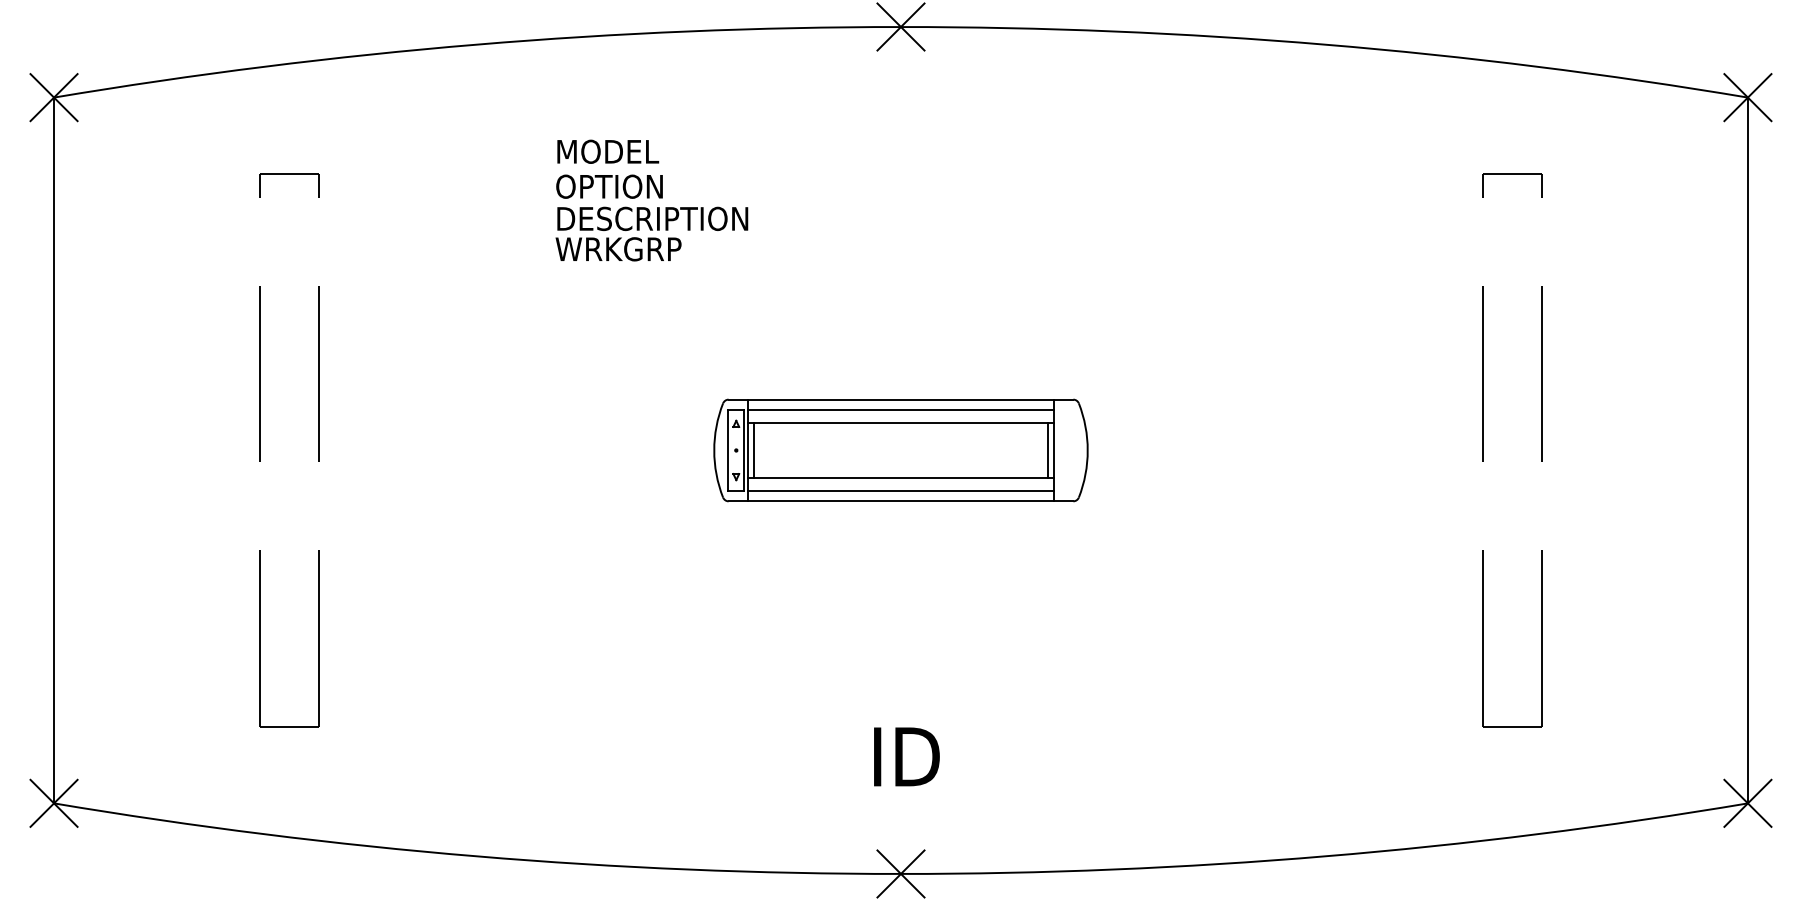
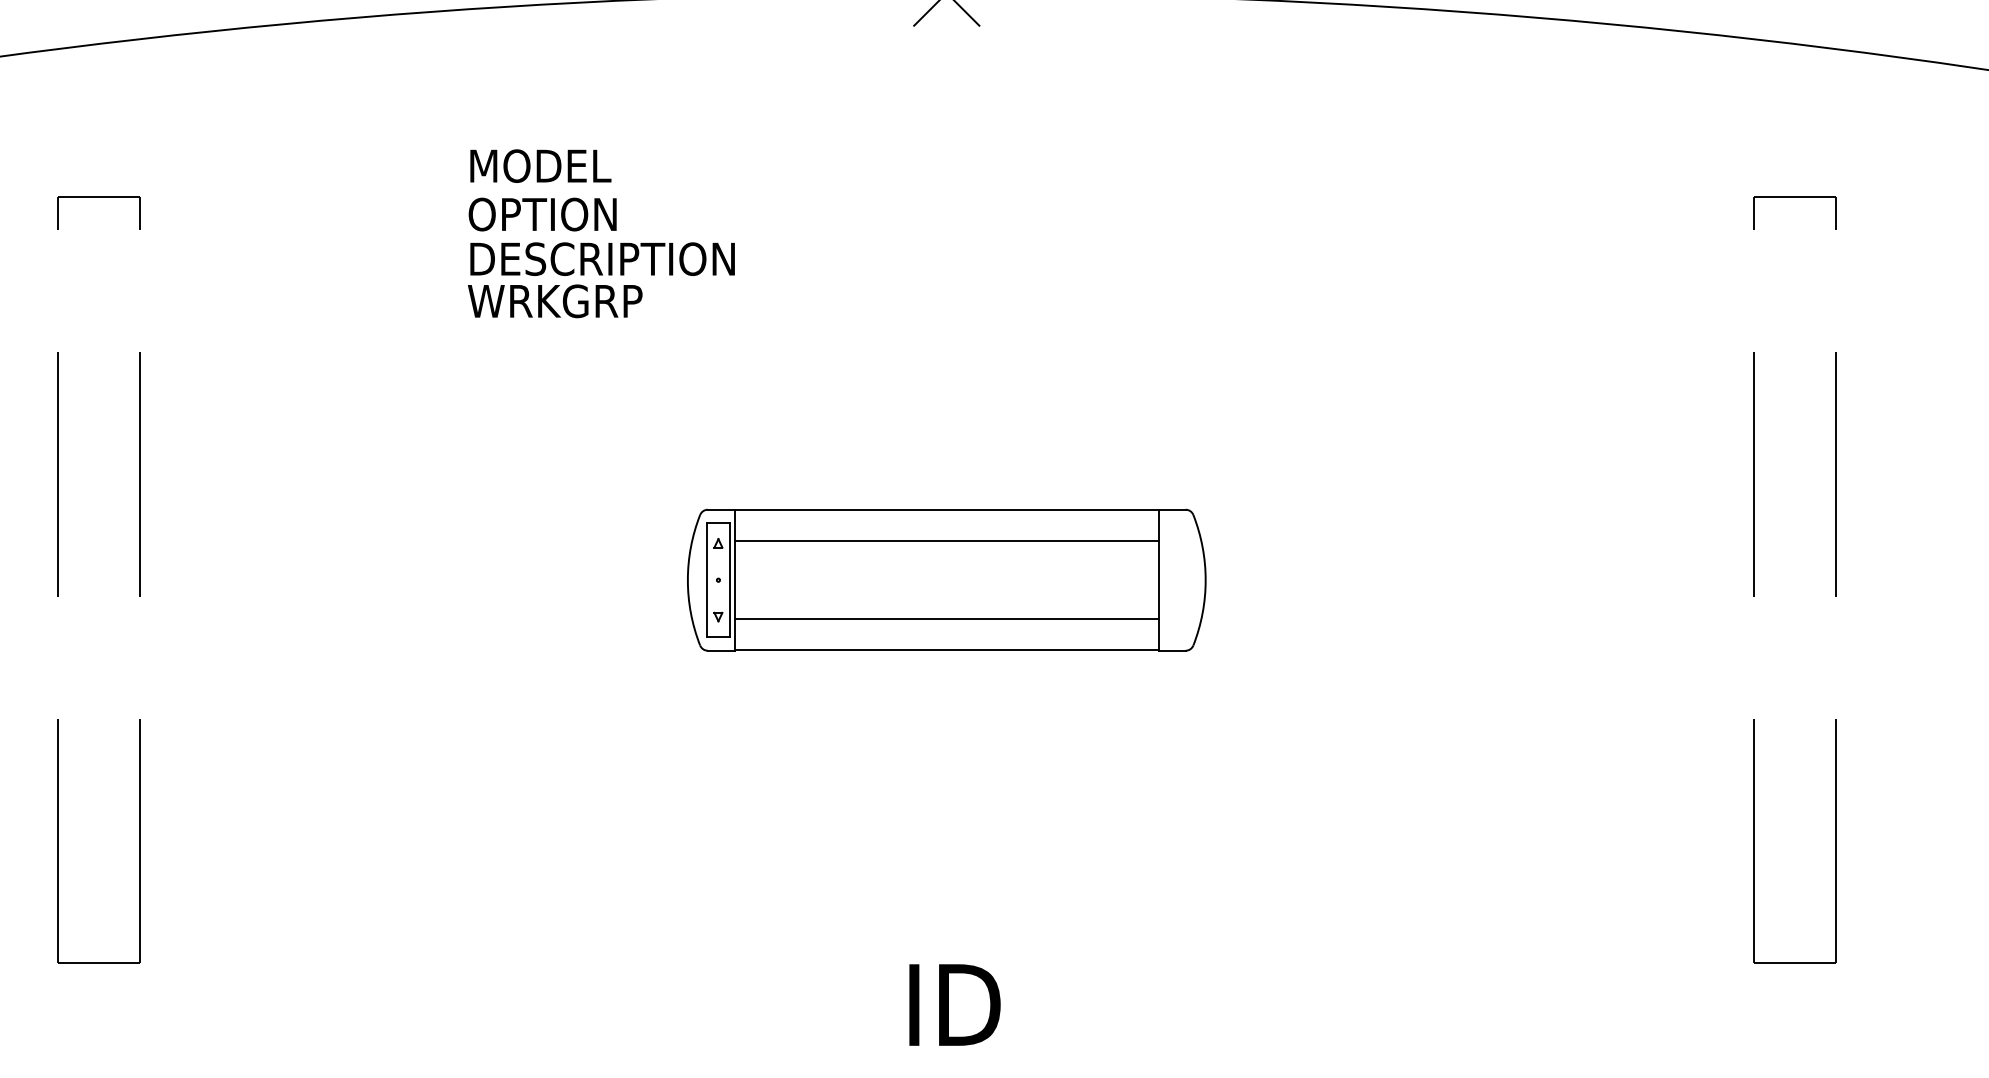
line: (900, 409) -> (946, 523), removed
line: (753, 450) -> (742, 580), removed
line: (1048, 450) -> (1151, 580), removed
line: (900, 491) -> (946, 637), removed

